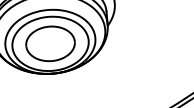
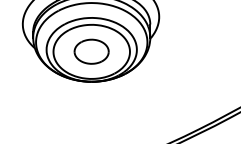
part: (50, 43) -> (91, 51), size x0.7

